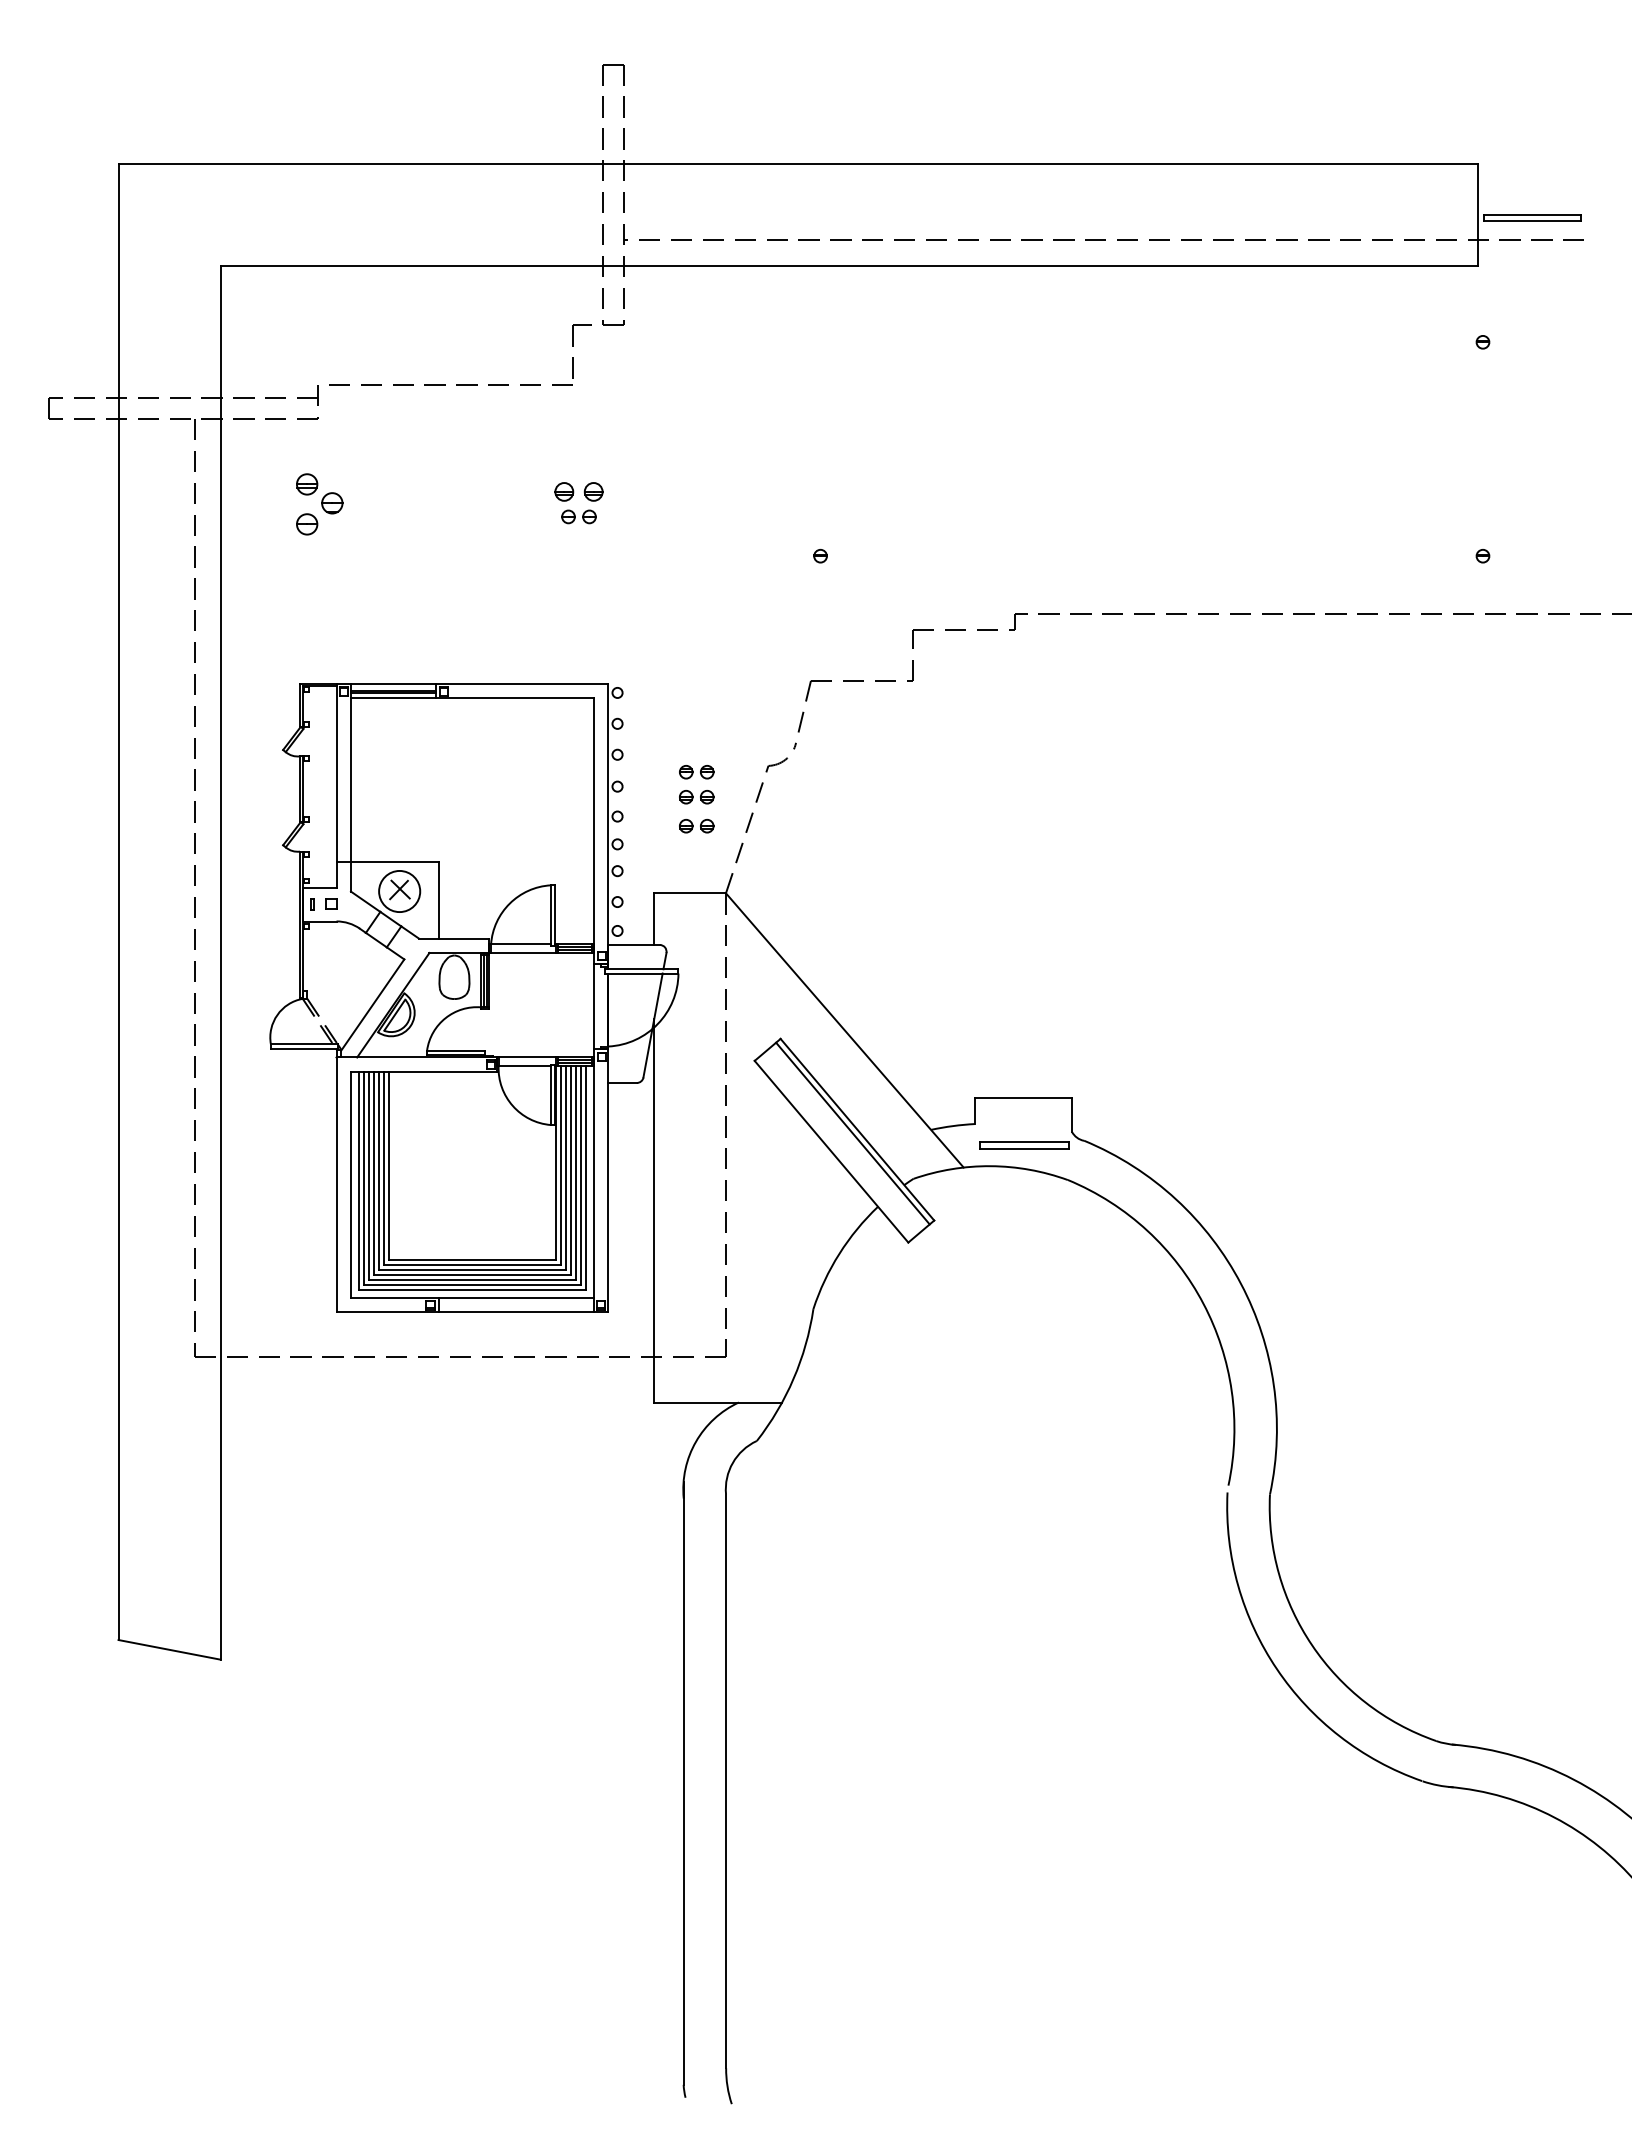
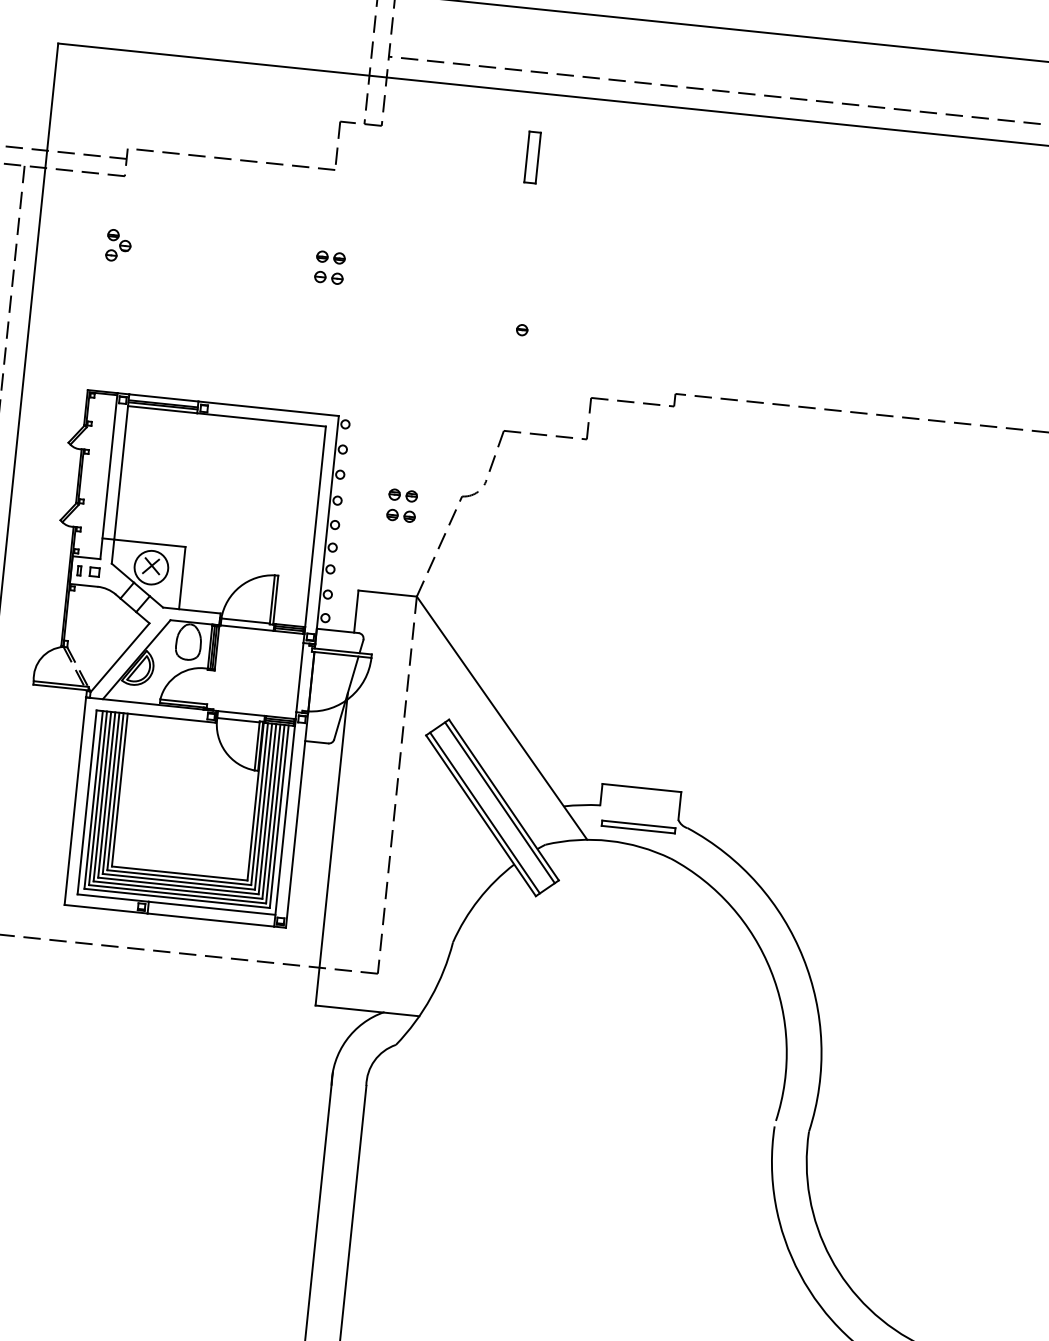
part: (811, 344) -> (532, 157), added
part: (578, 491) -> (330, 257), size x0.71
part: (319, 504) -> (118, 245), size x0.62
part: (696, 826) -> (398, 539), removed
line: (835, 1147) -> (484, 812), added

